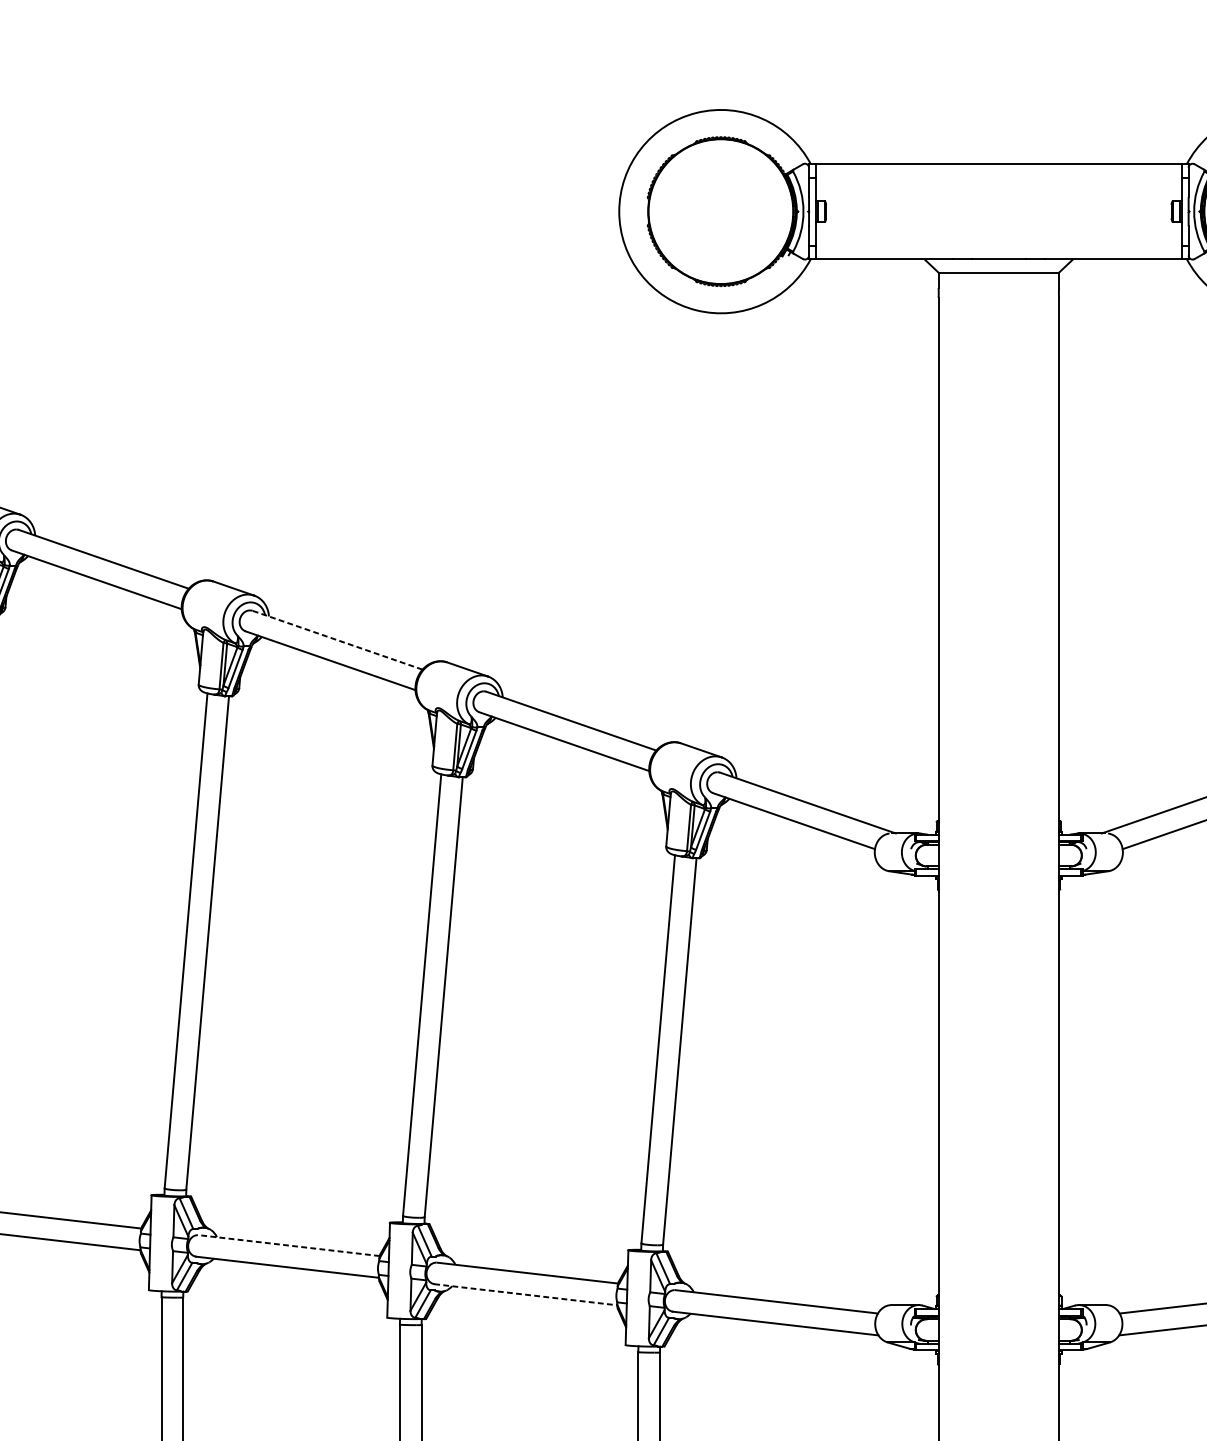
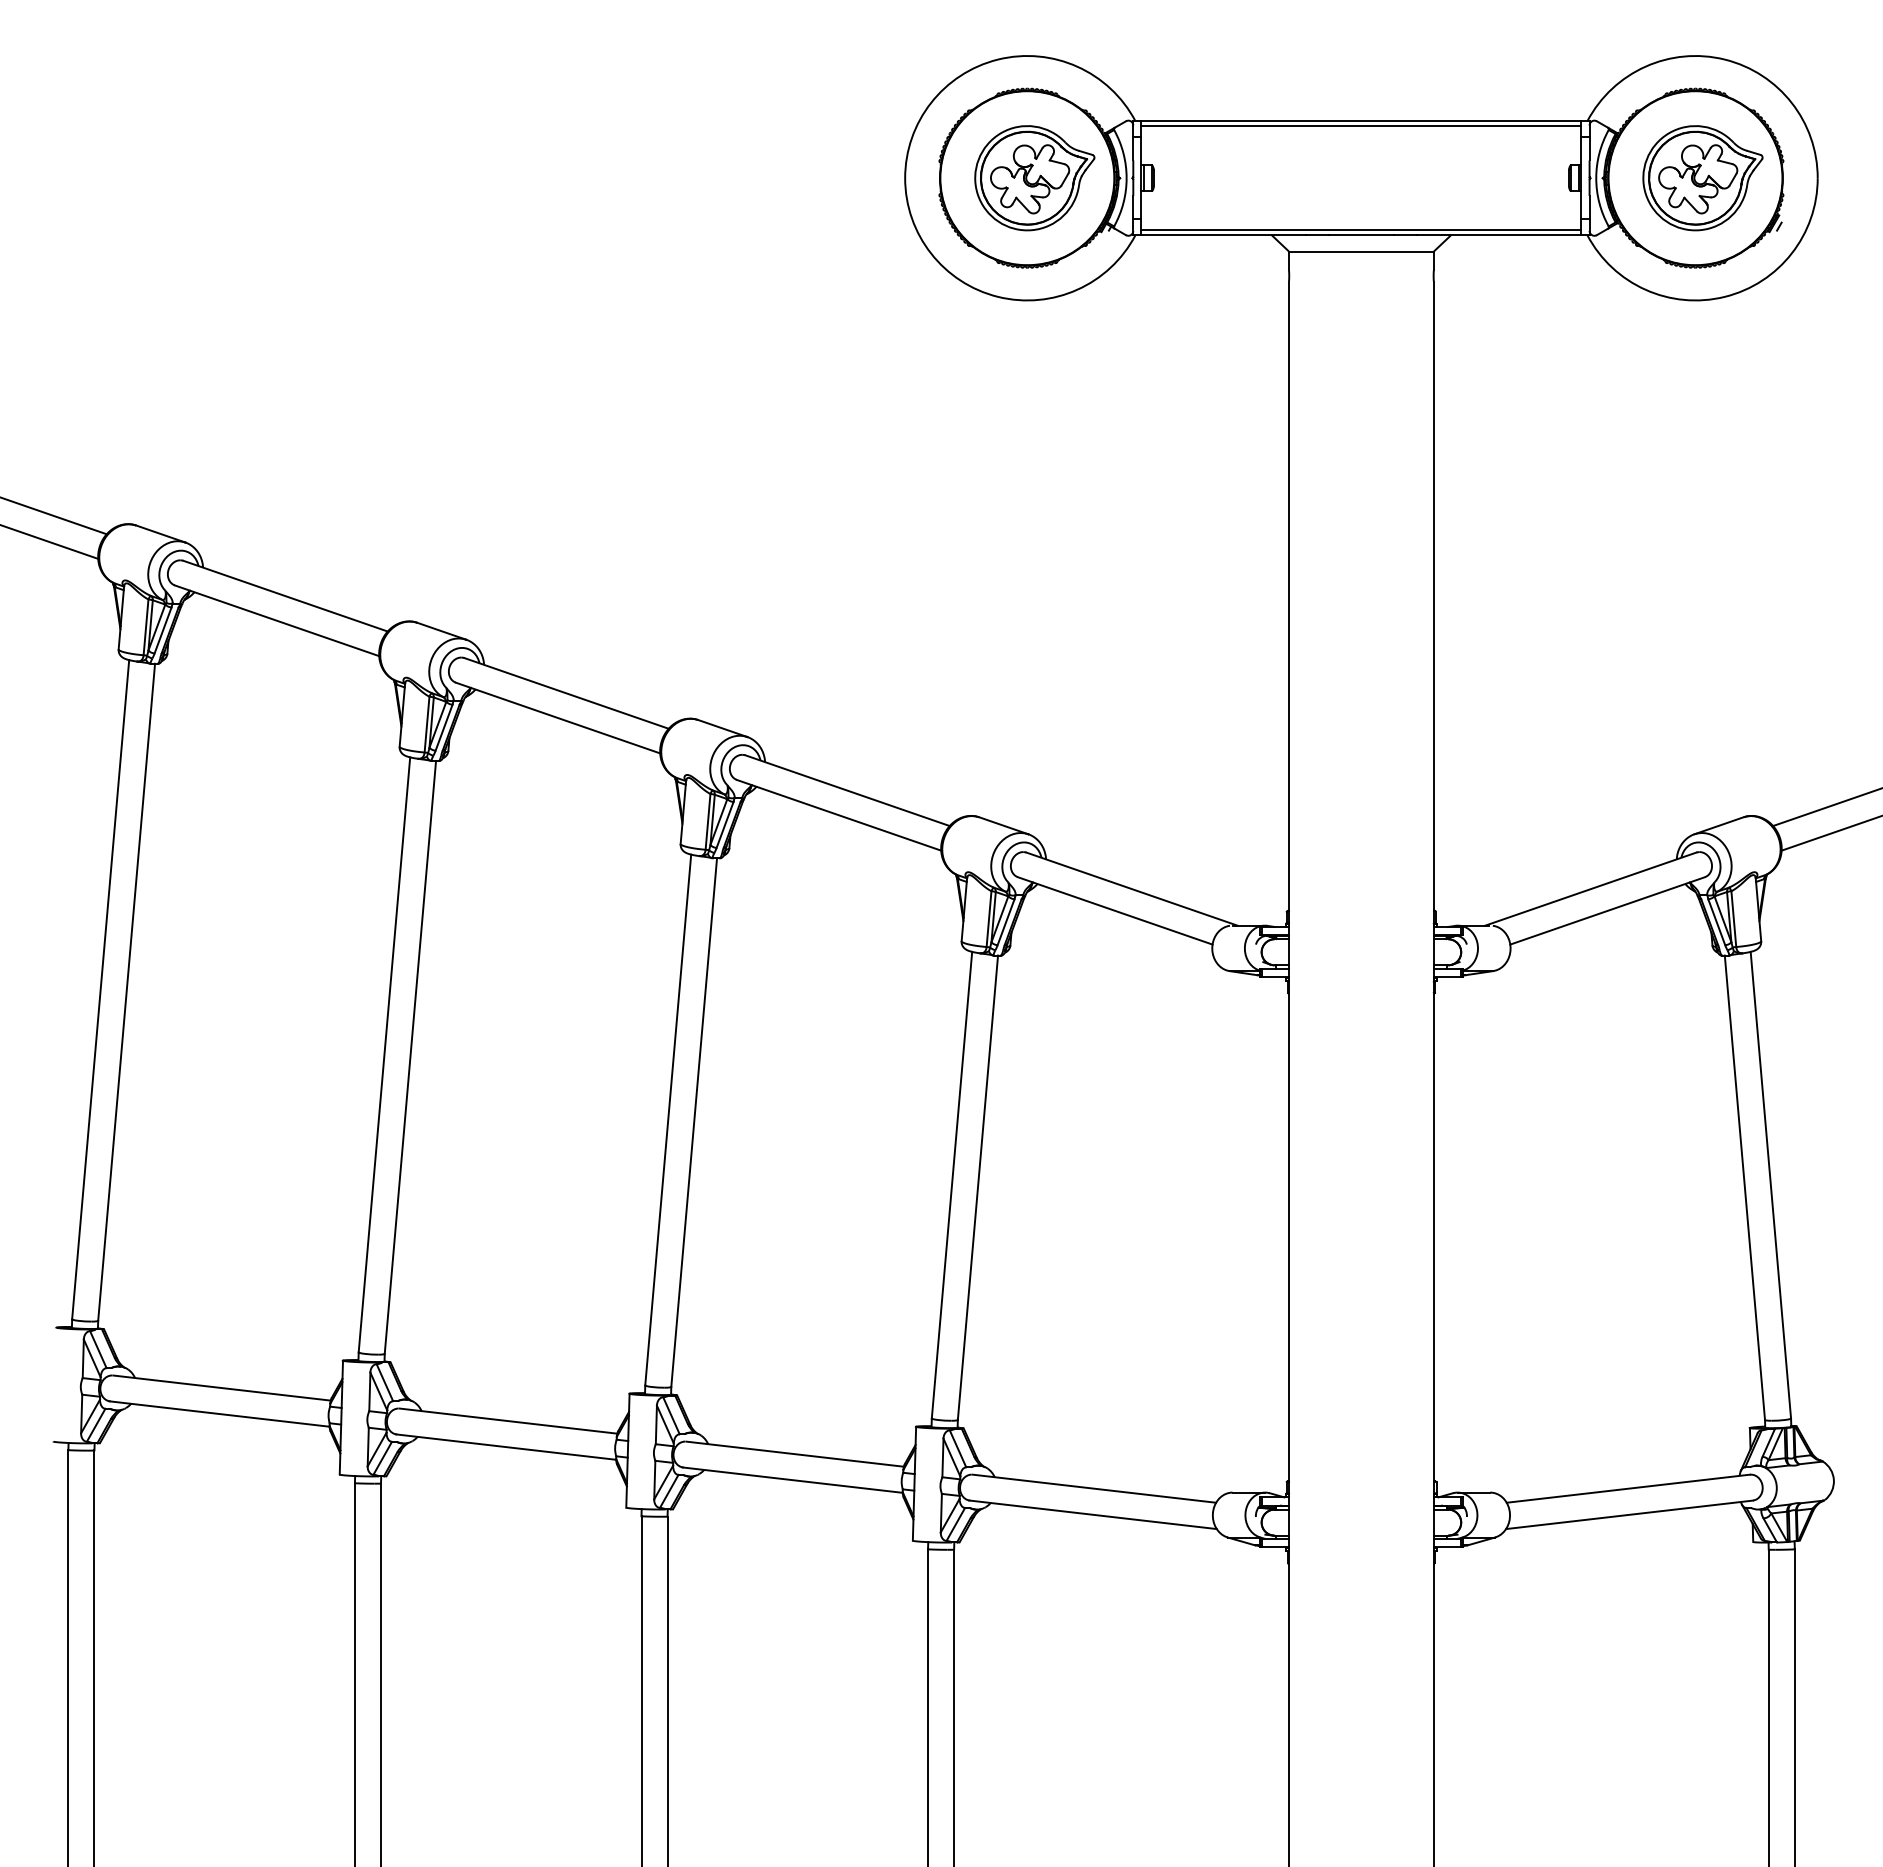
line: (998, 168) -> (1361, 126), added
part: (726, 211) -> (1034, 178), added
line: (998, 255) -> (1361, 230), added
line: (337, 640) -> (566, 693), dashed -> solid
line: (289, 1245) -> (508, 1421), dashed -> solid
line: (525, 1295) -> (792, 1480), dashed -> solid

